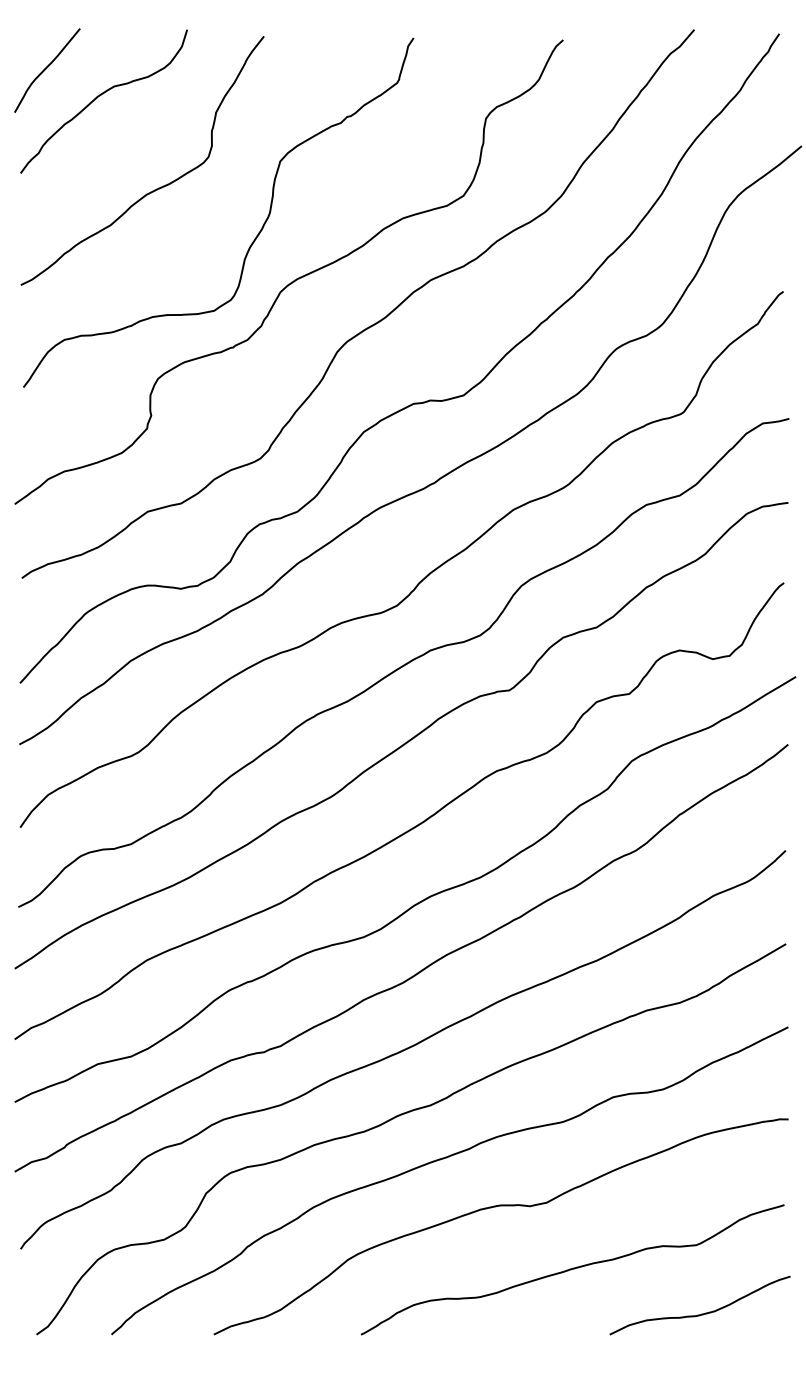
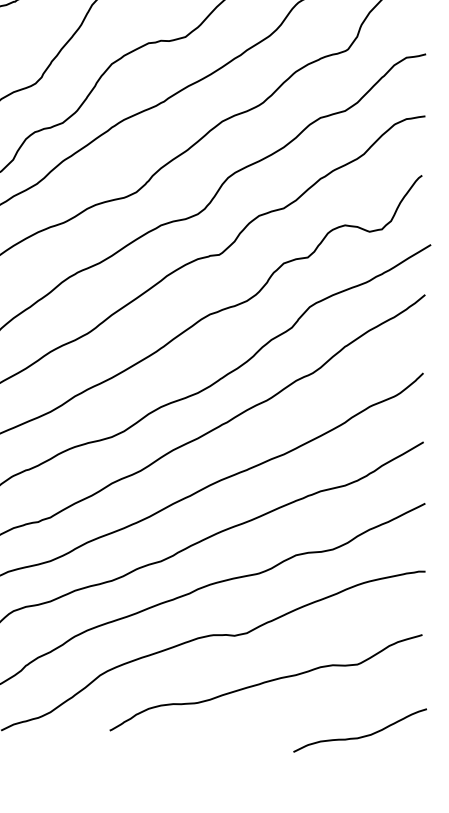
curve: (701, 1313) -> (361, 736), moved

